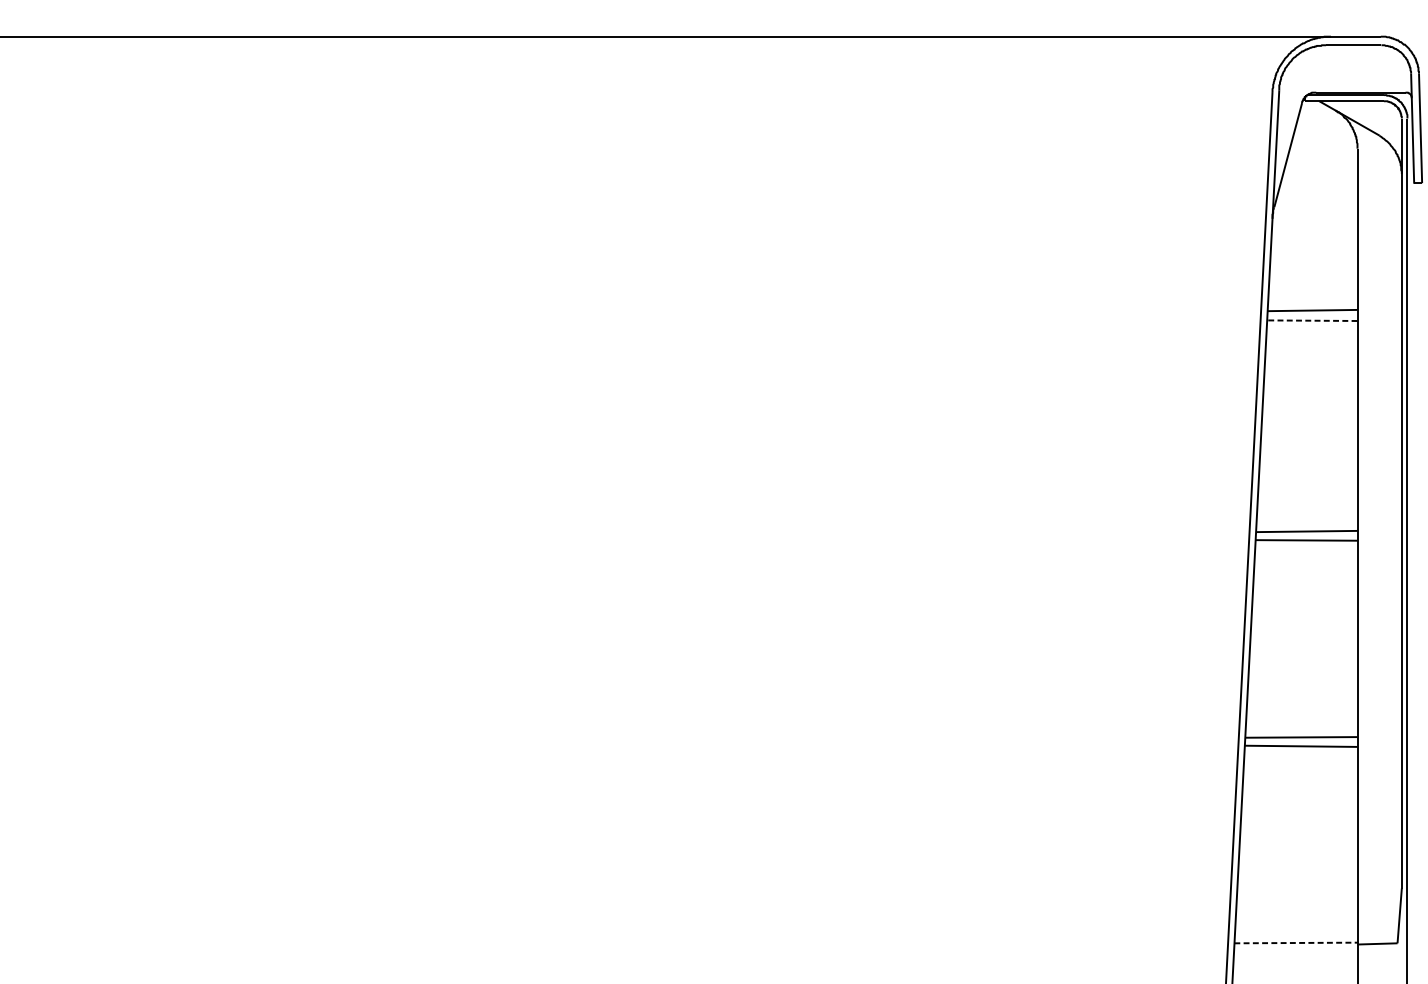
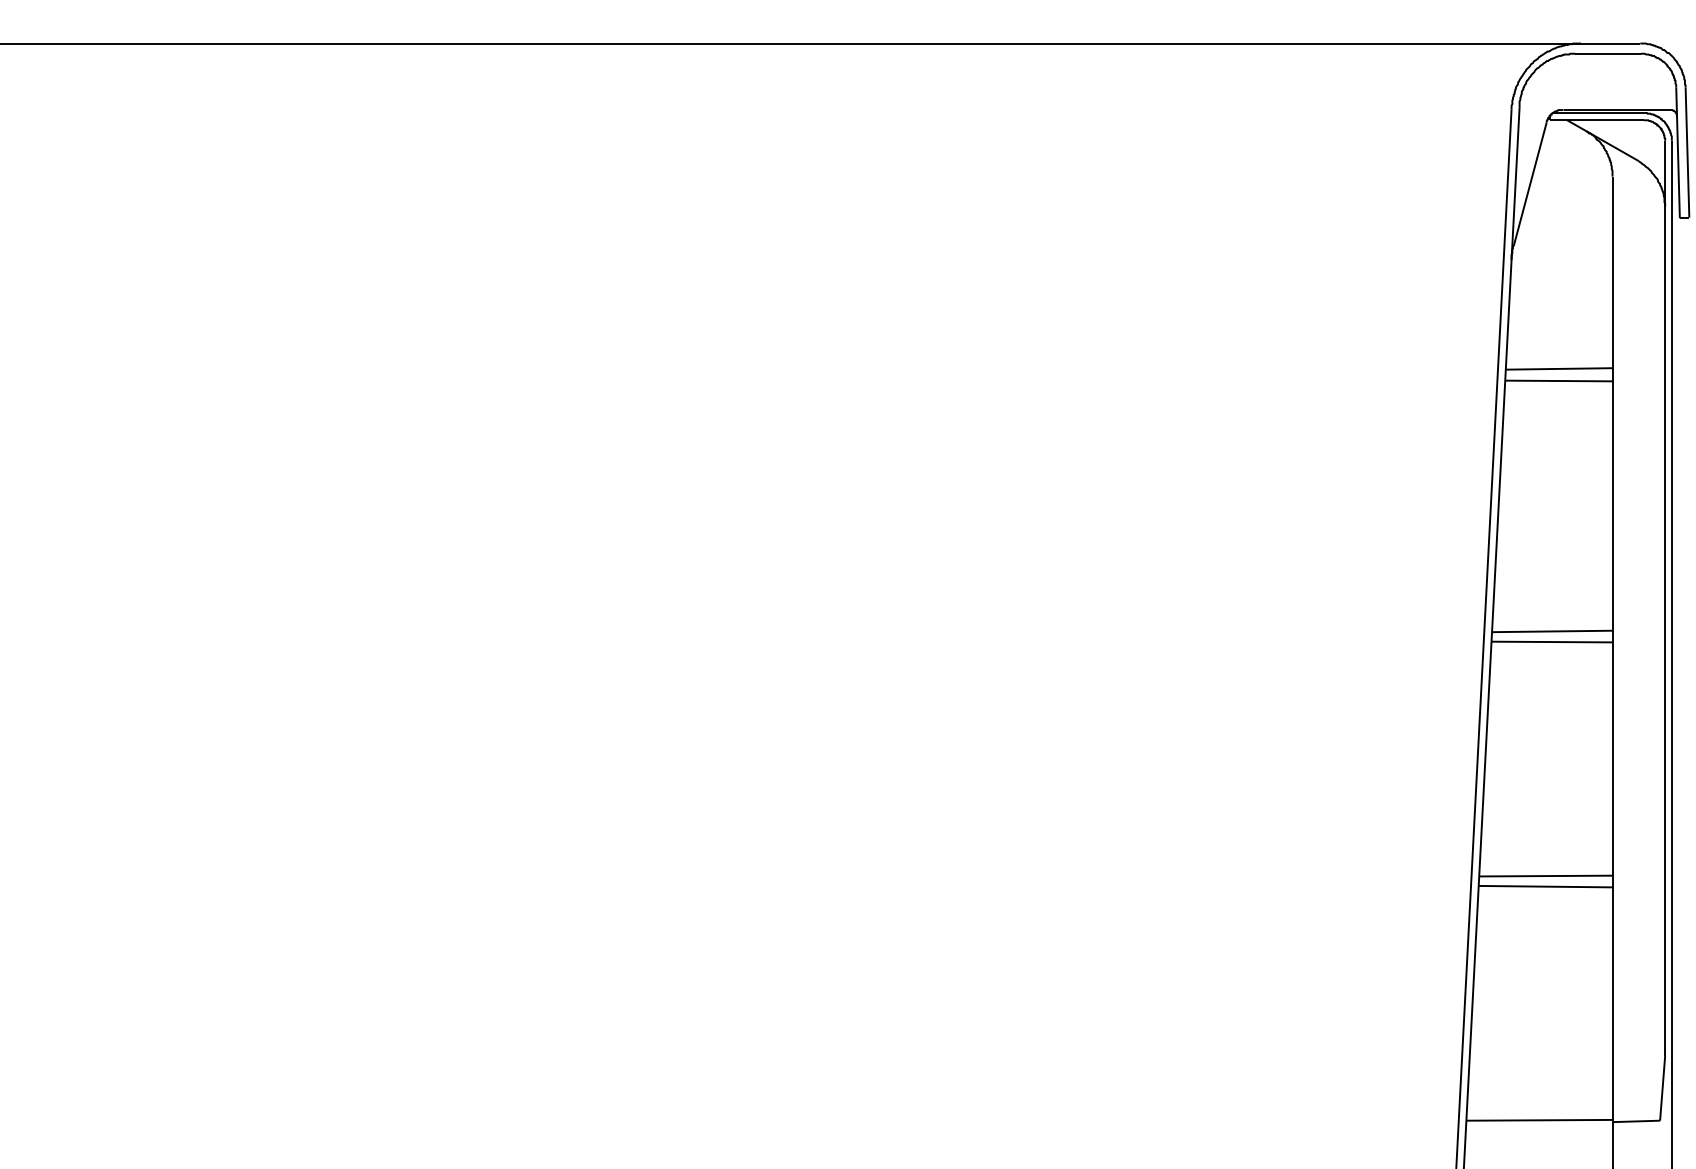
line: (1312, 321) -> (1558, 381), dashed -> solid
line: (1296, 943) -> (1539, 1120), dashed -> solid

